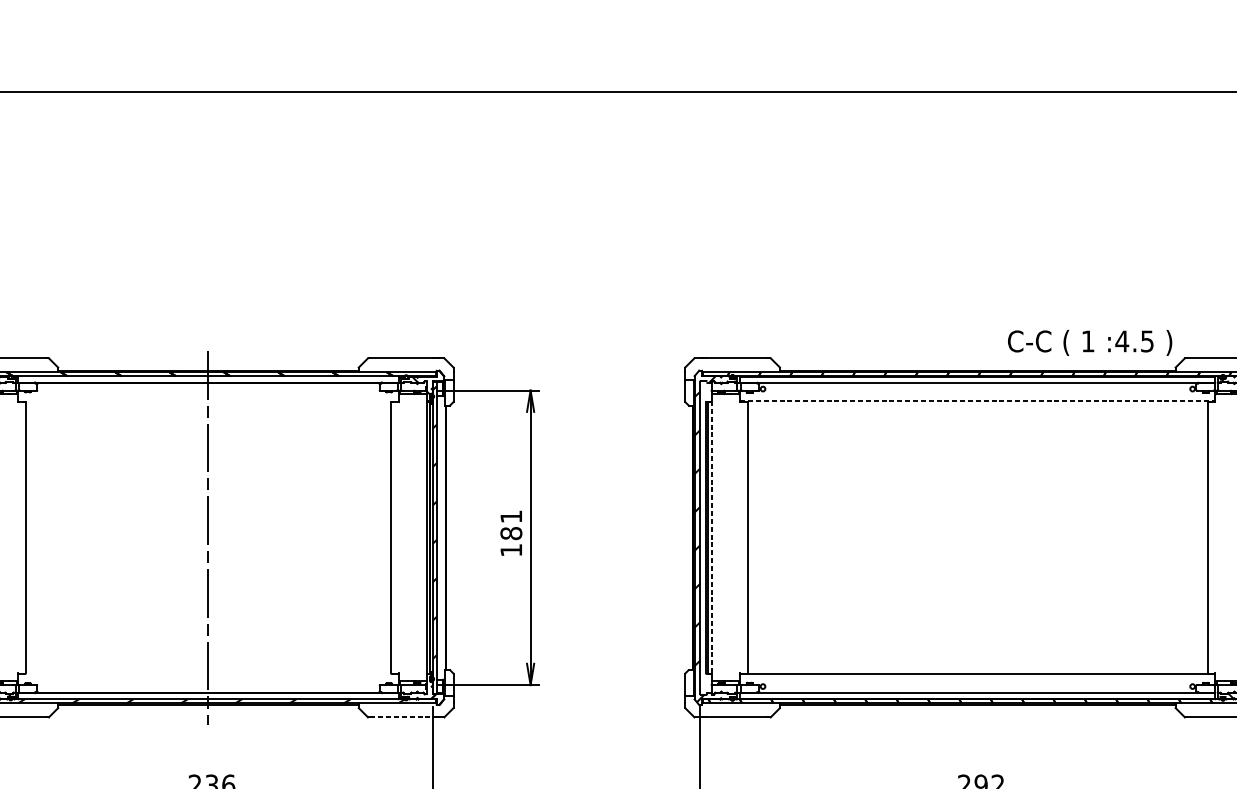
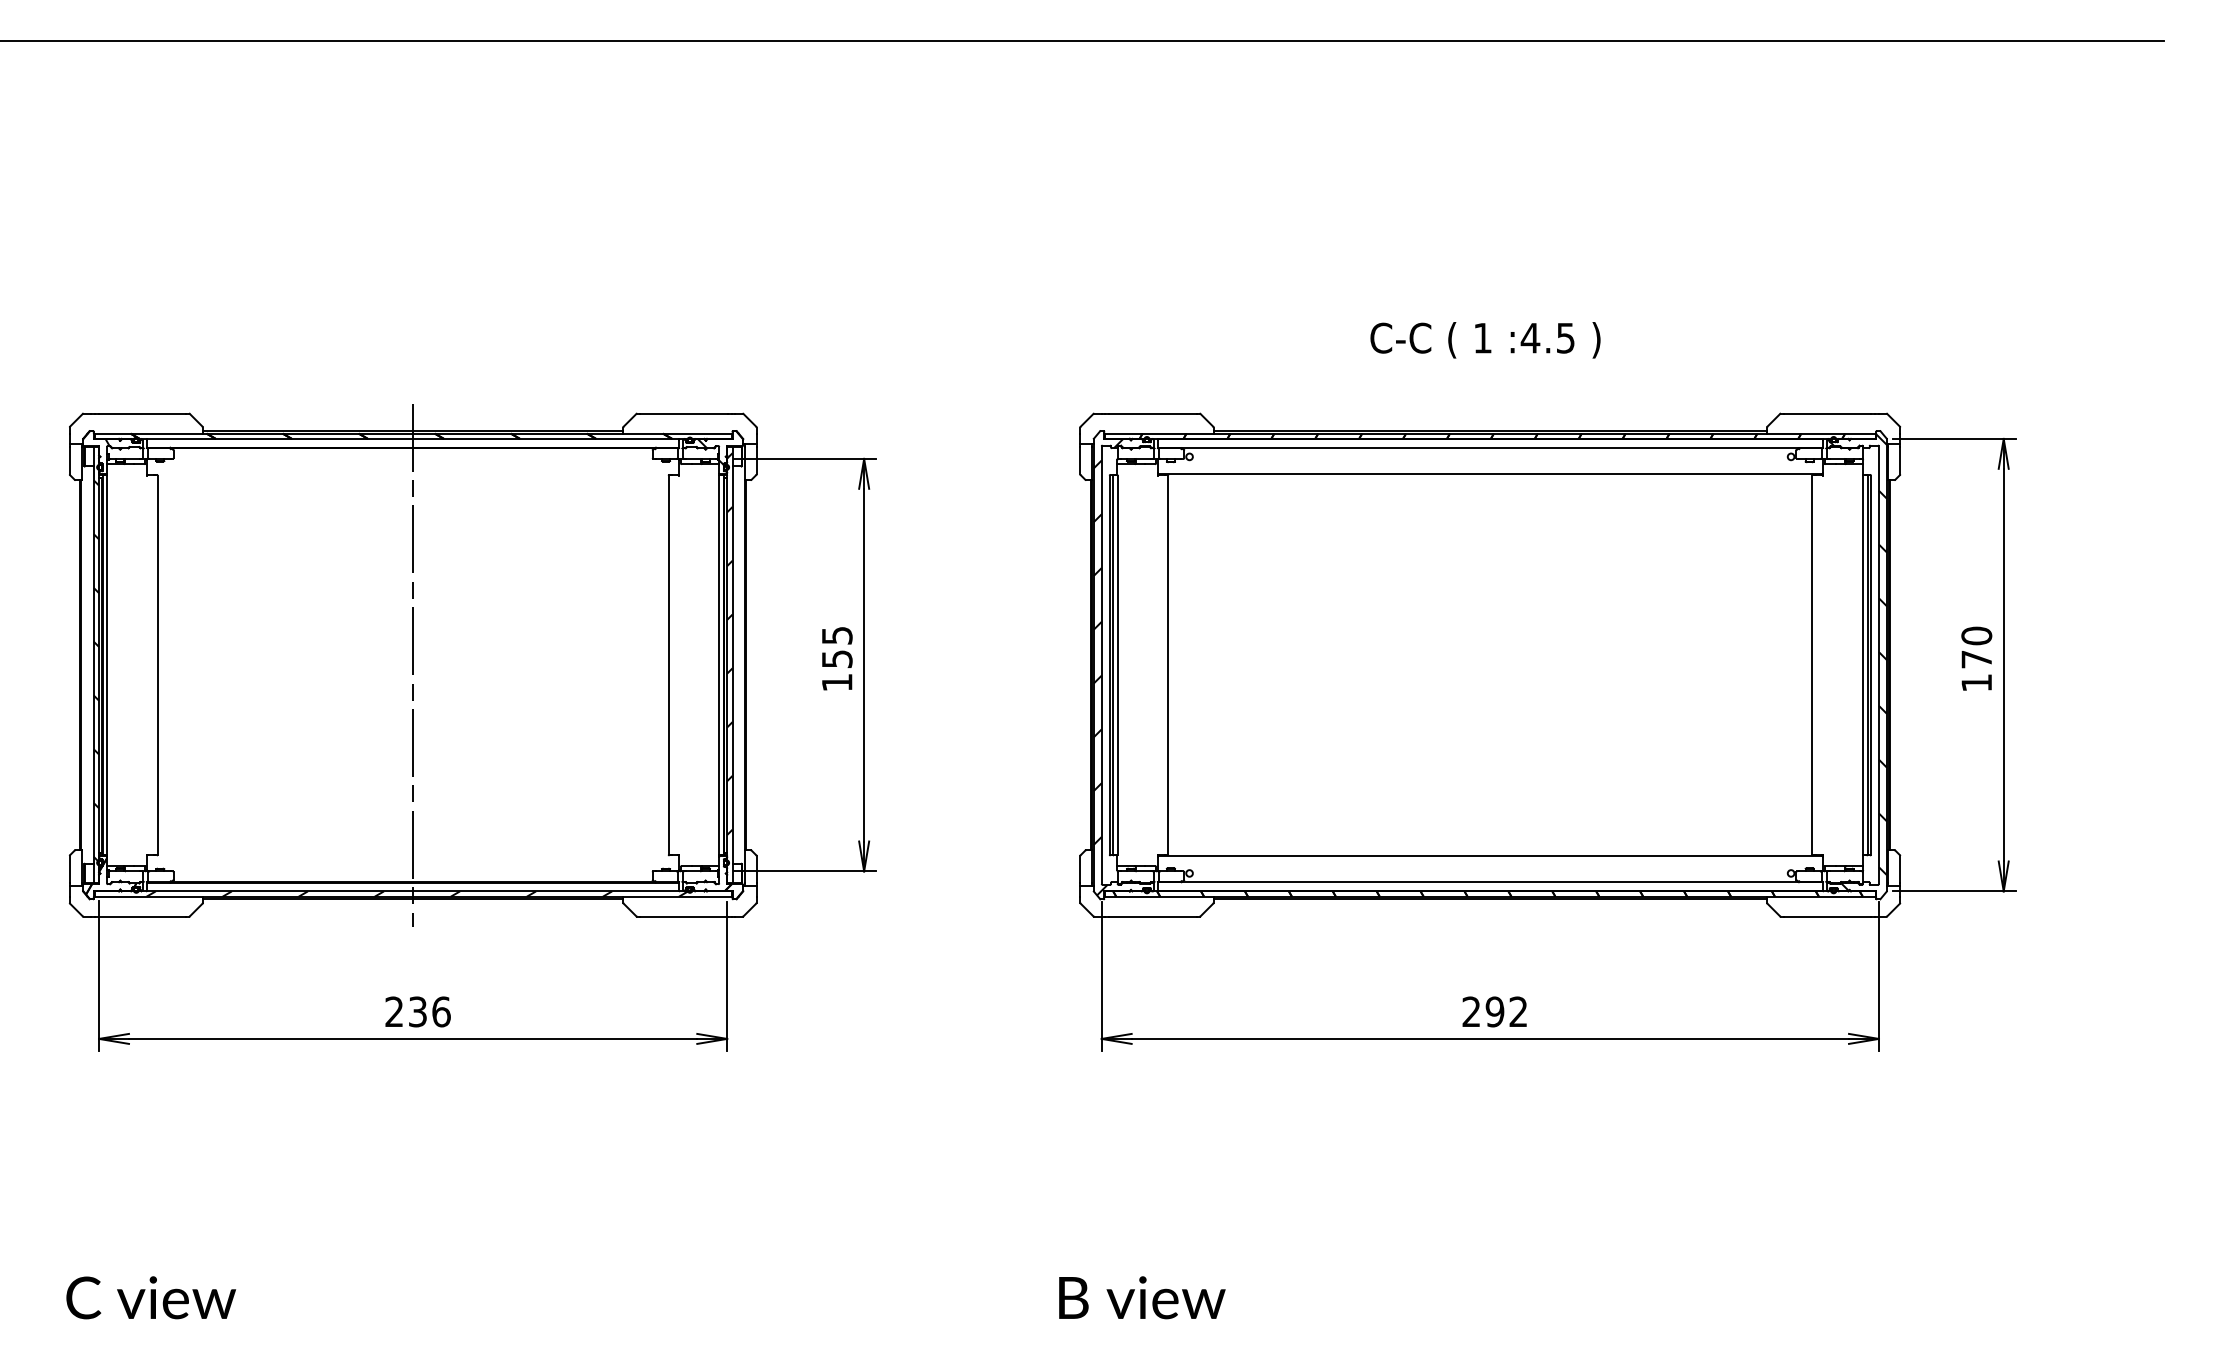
text: (1090, 343) -> (1485, 340), moved
line: (977, 401) -> (1490, 474), dashed -> solid
text: (510, 525) -> (836, 647), 181 -> 155
line: (711, 538) -> (1117, 665), dashed -> solid
line: (401, 717) -> (683, 916), dashed -> solid

